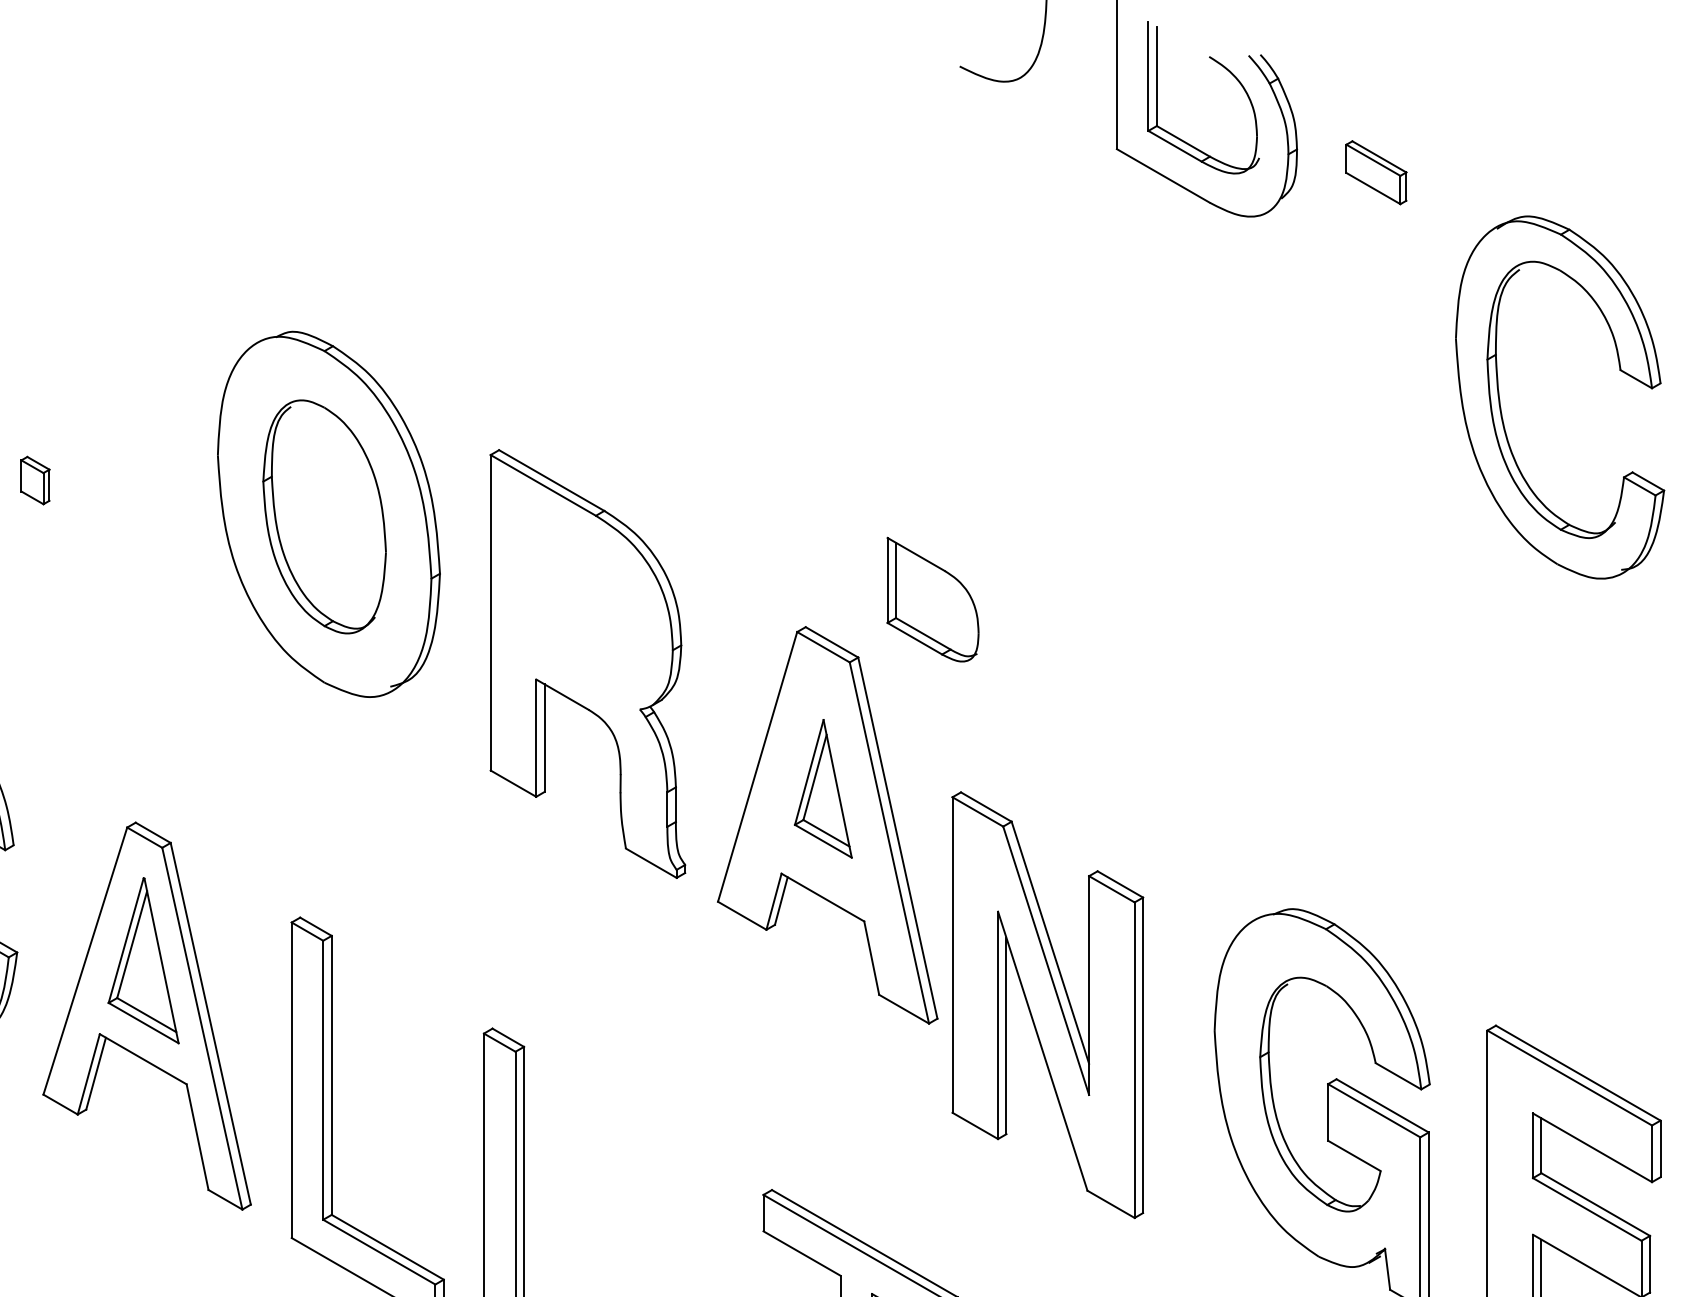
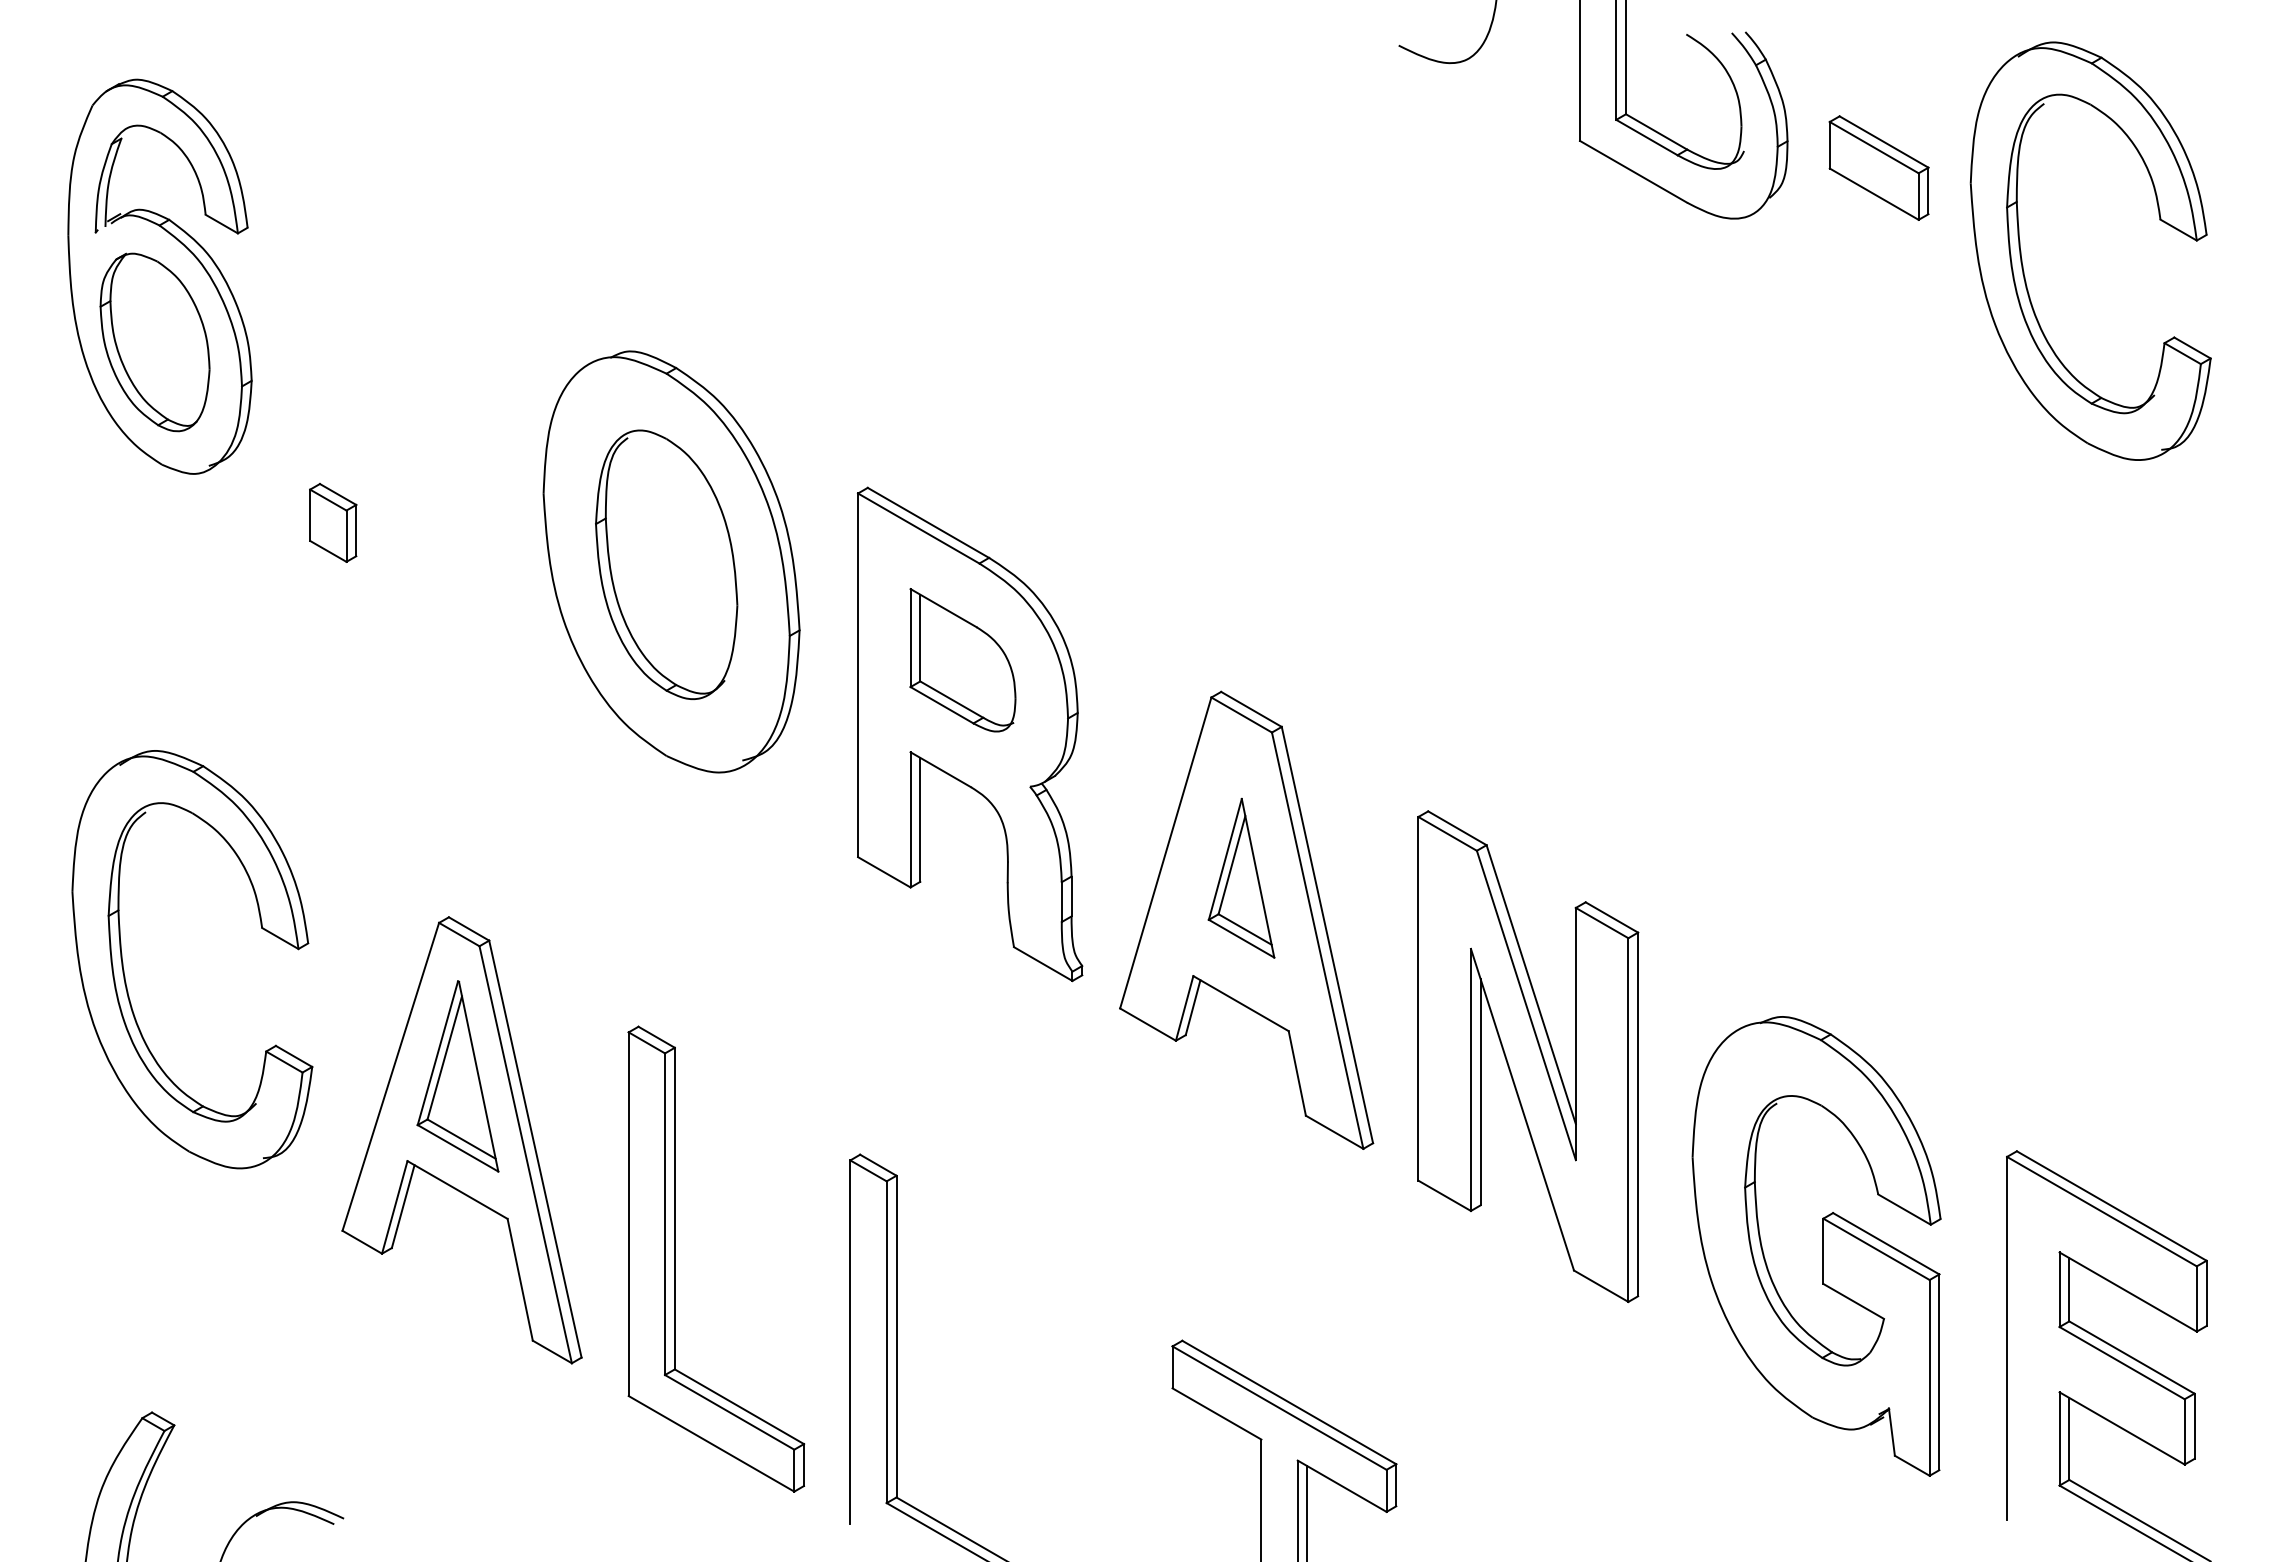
part: (1375, 172) -> (1878, 167), size x1.43
part: (1500, 403) -> (2022, 258), moved
part: (35, 480) -> (333, 522), size x1.43
part: (932, 599) -> (962, 660), moved
part: (1048, 1005) -> (1528, 1056), moved

